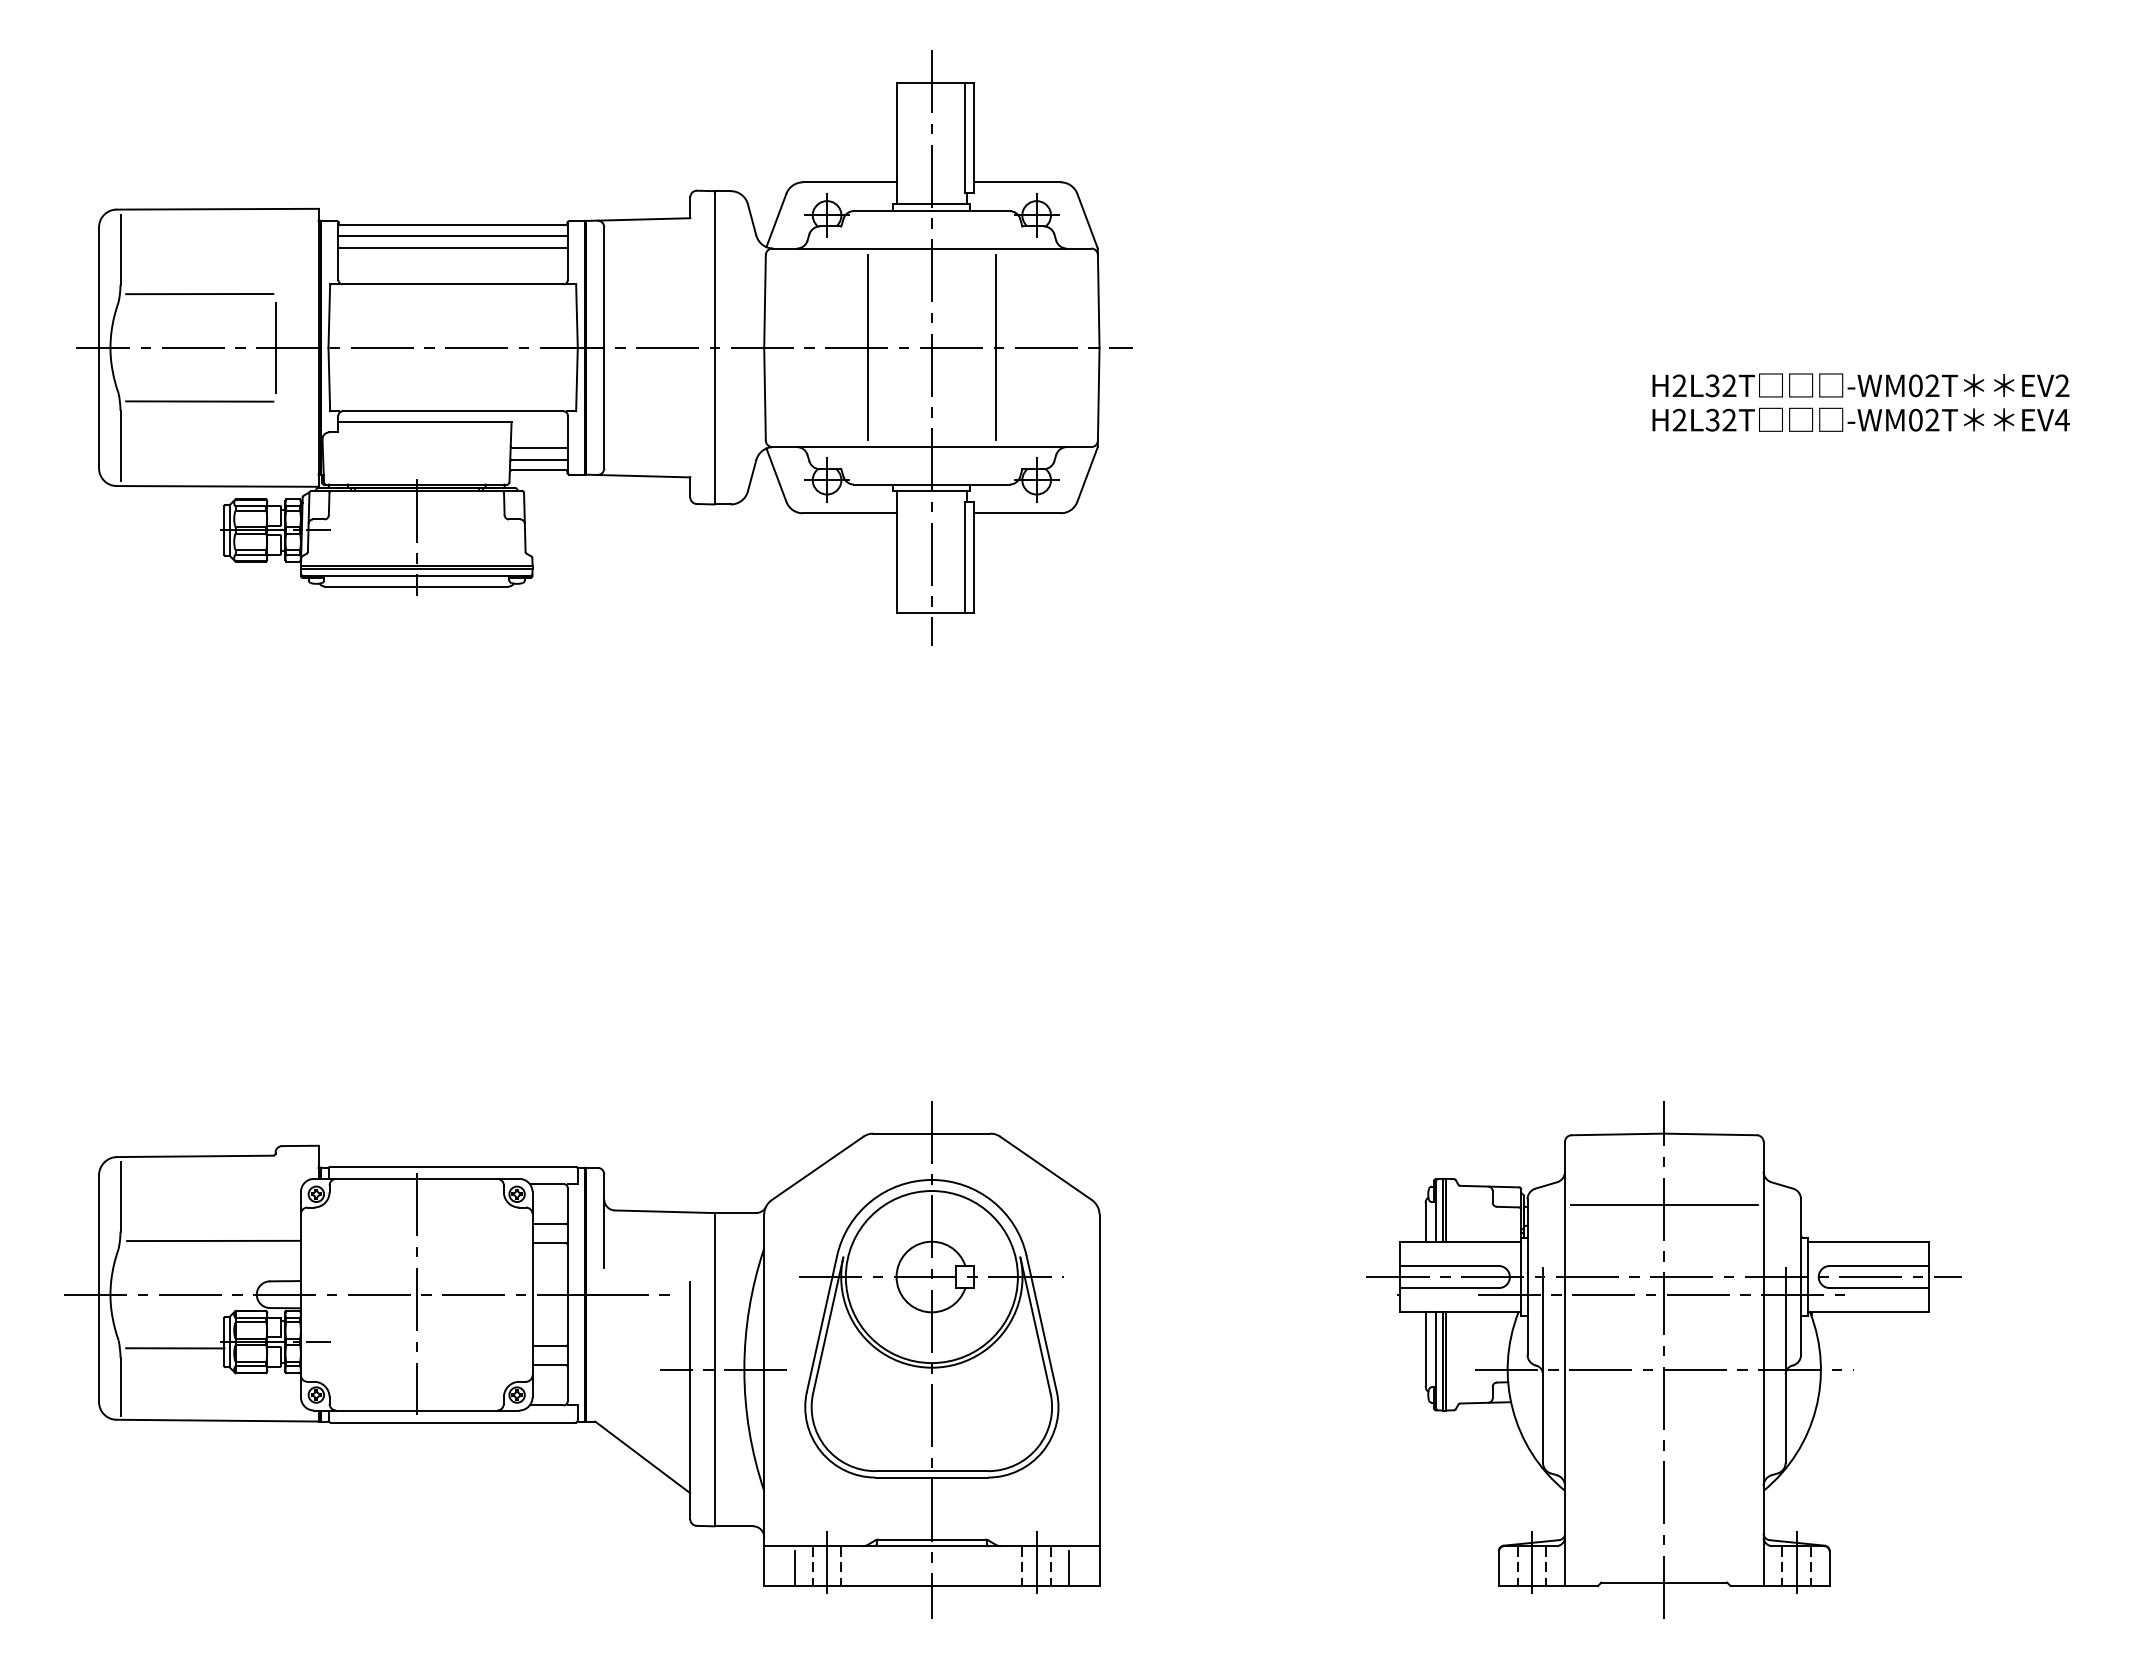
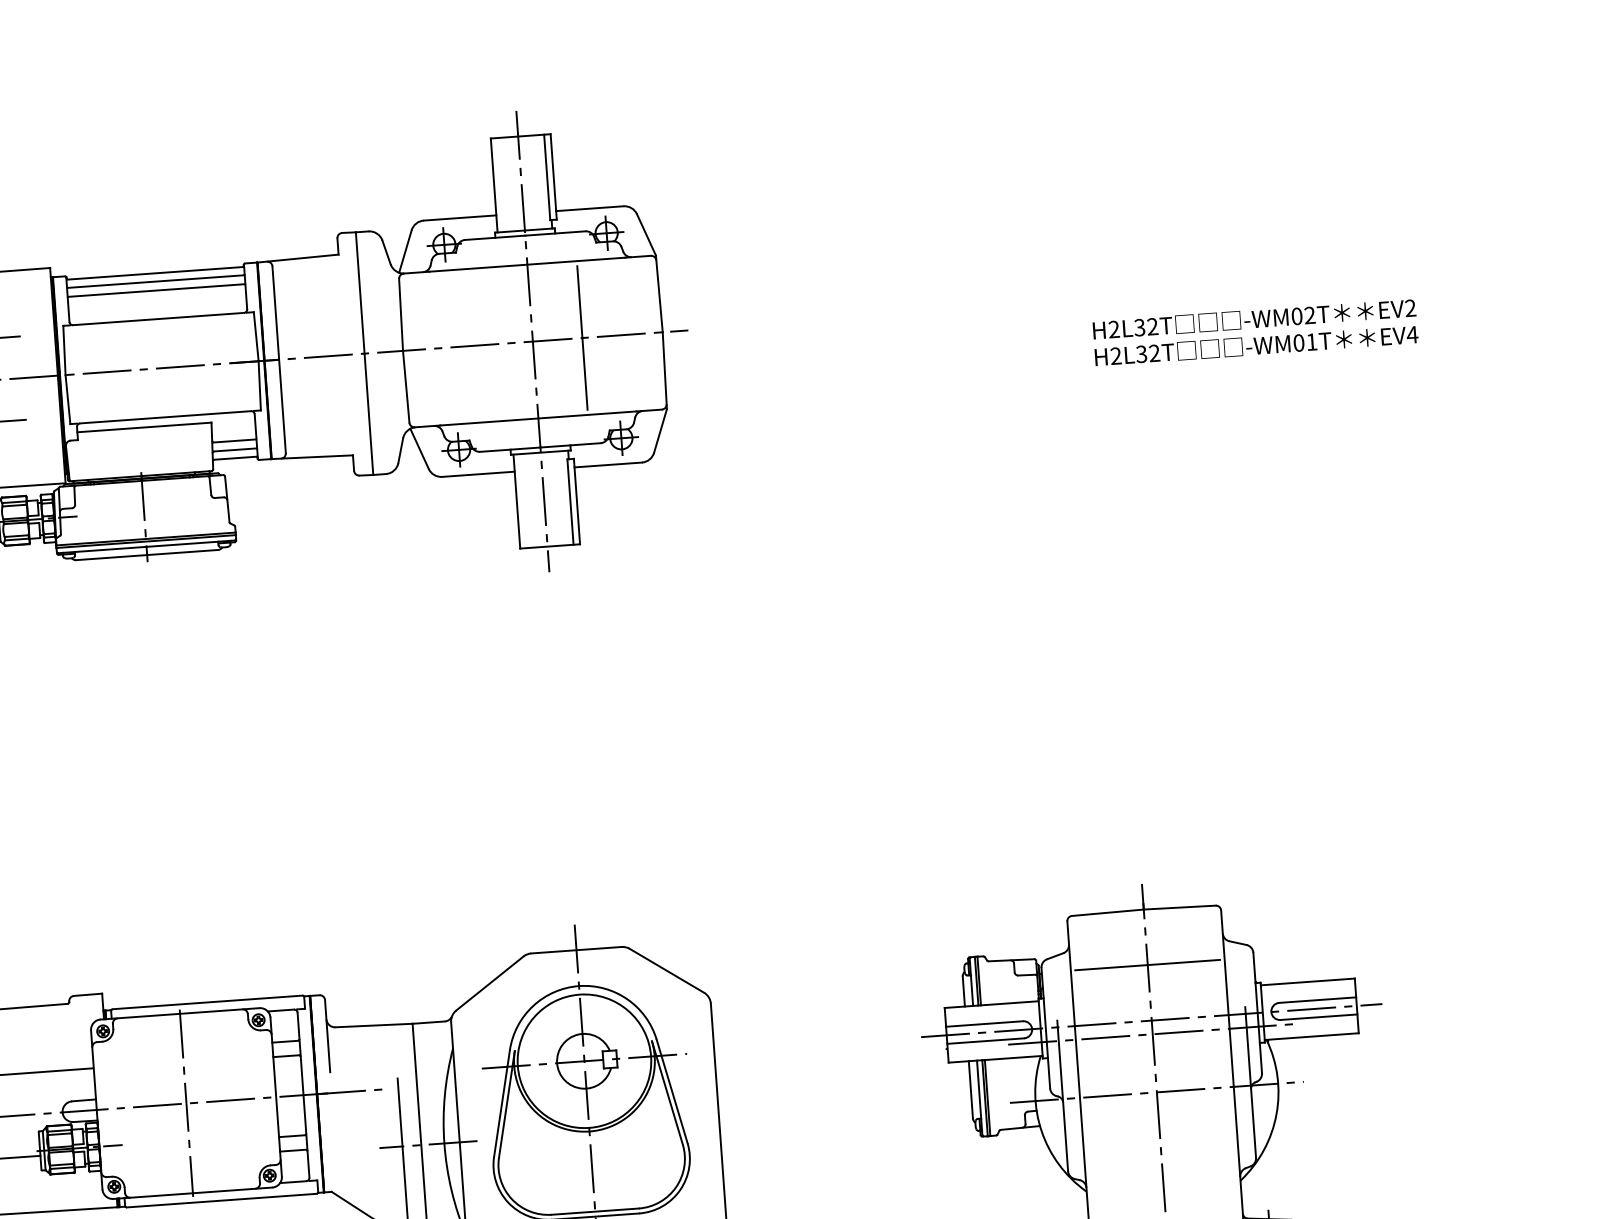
line: (275, 347) -> (24, 377), removed
line: (867, 347) -> (483, 344), removed
text: (1932, 419) -> (1311, 341), -WM02T -> -WM01T

